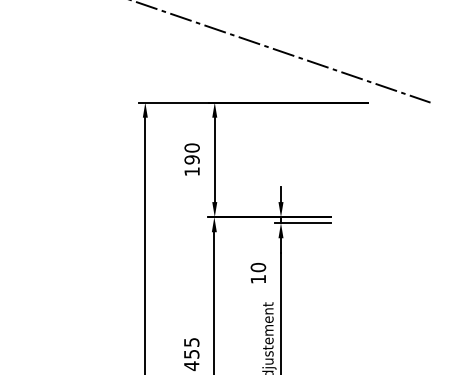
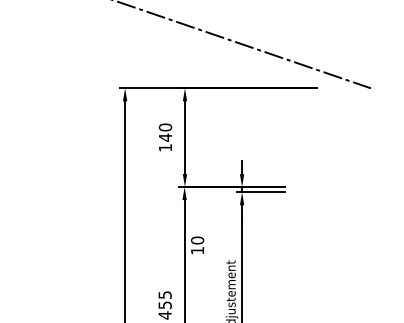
text: (192, 159) -> (165, 137), 190 -> 140
text: (258, 272) -> (197, 244), moved

